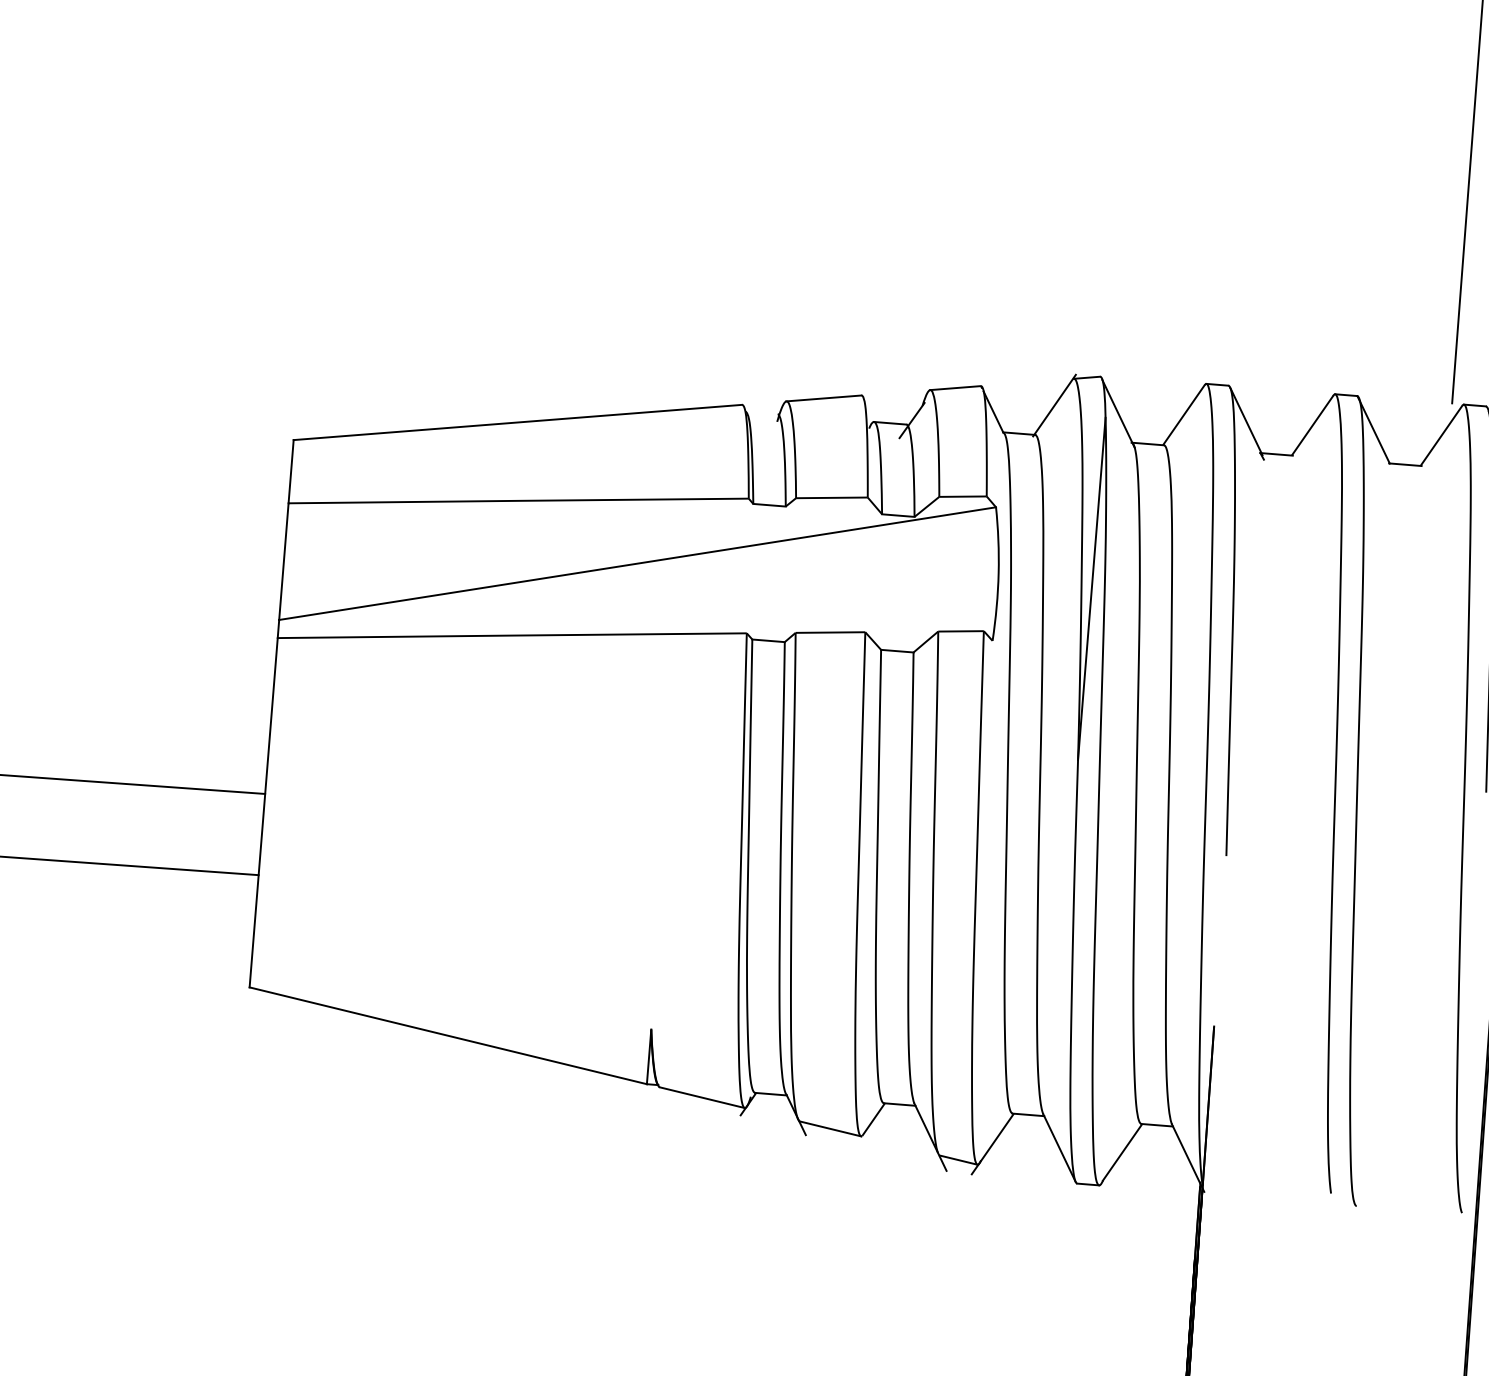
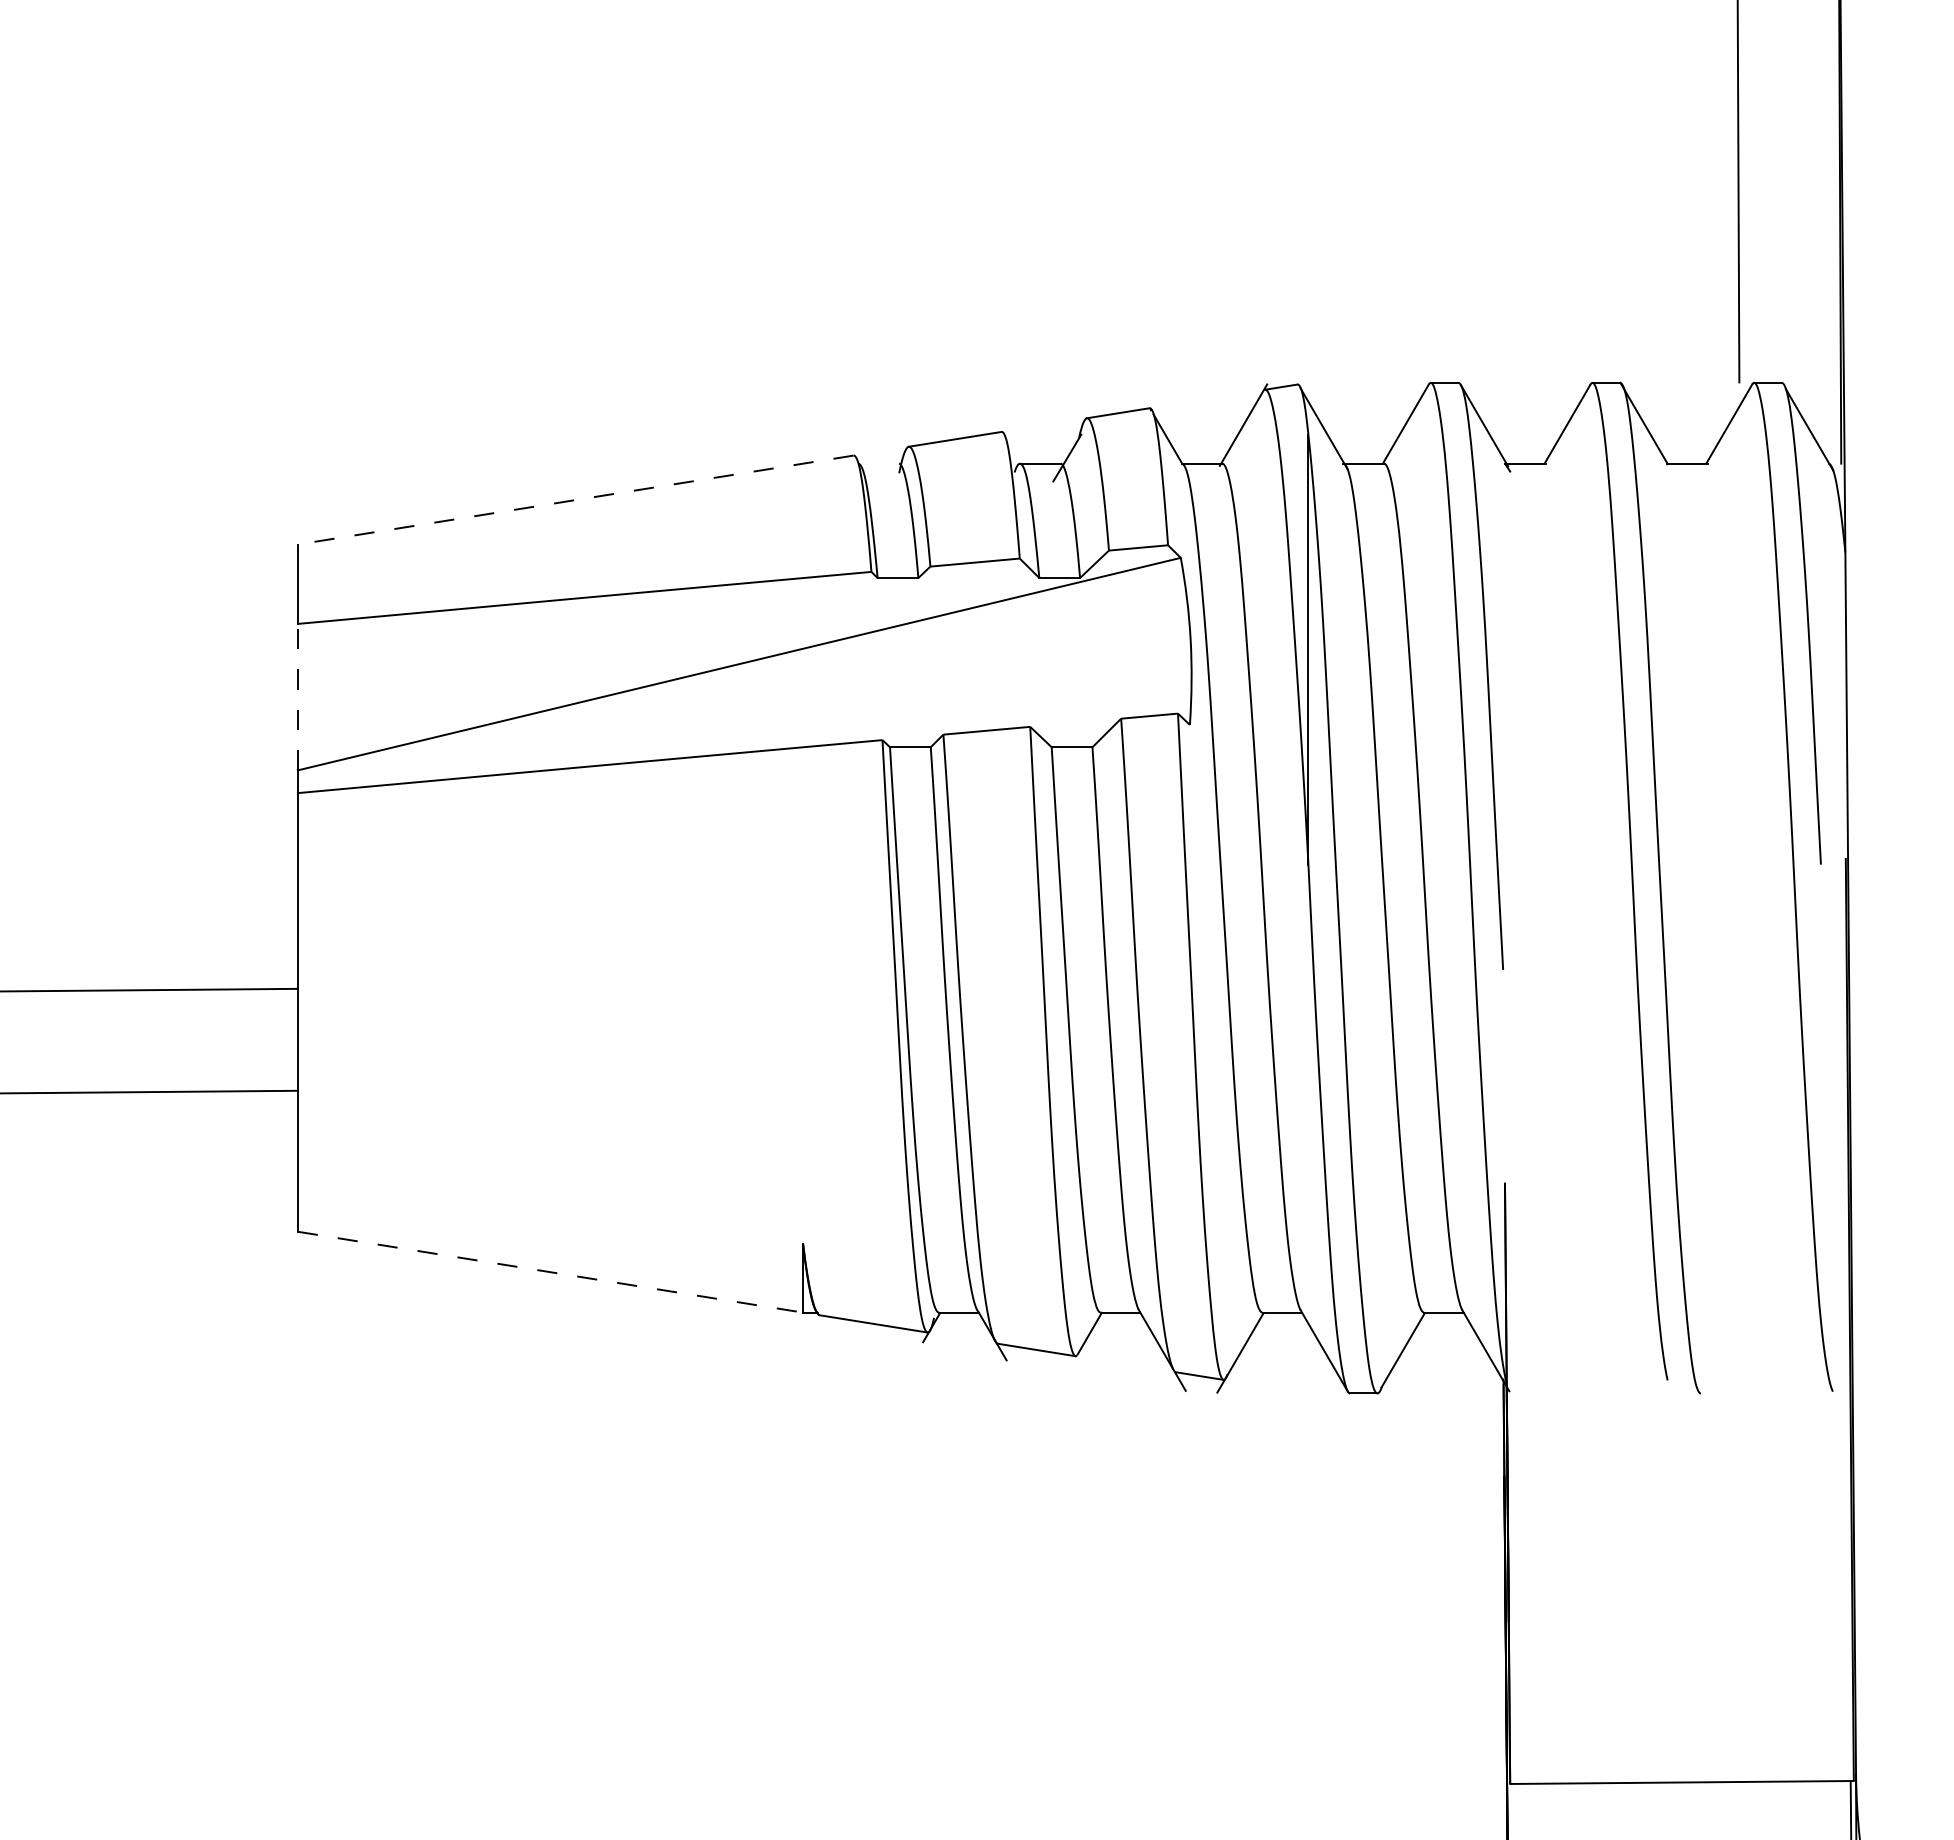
line: (517, 422) -> (575, 500), solid -> dashed
line: (283, 561) -> (297, 696), solid -> dashed
line: (448, 1036) -> (550, 1272), solid -> dashed

